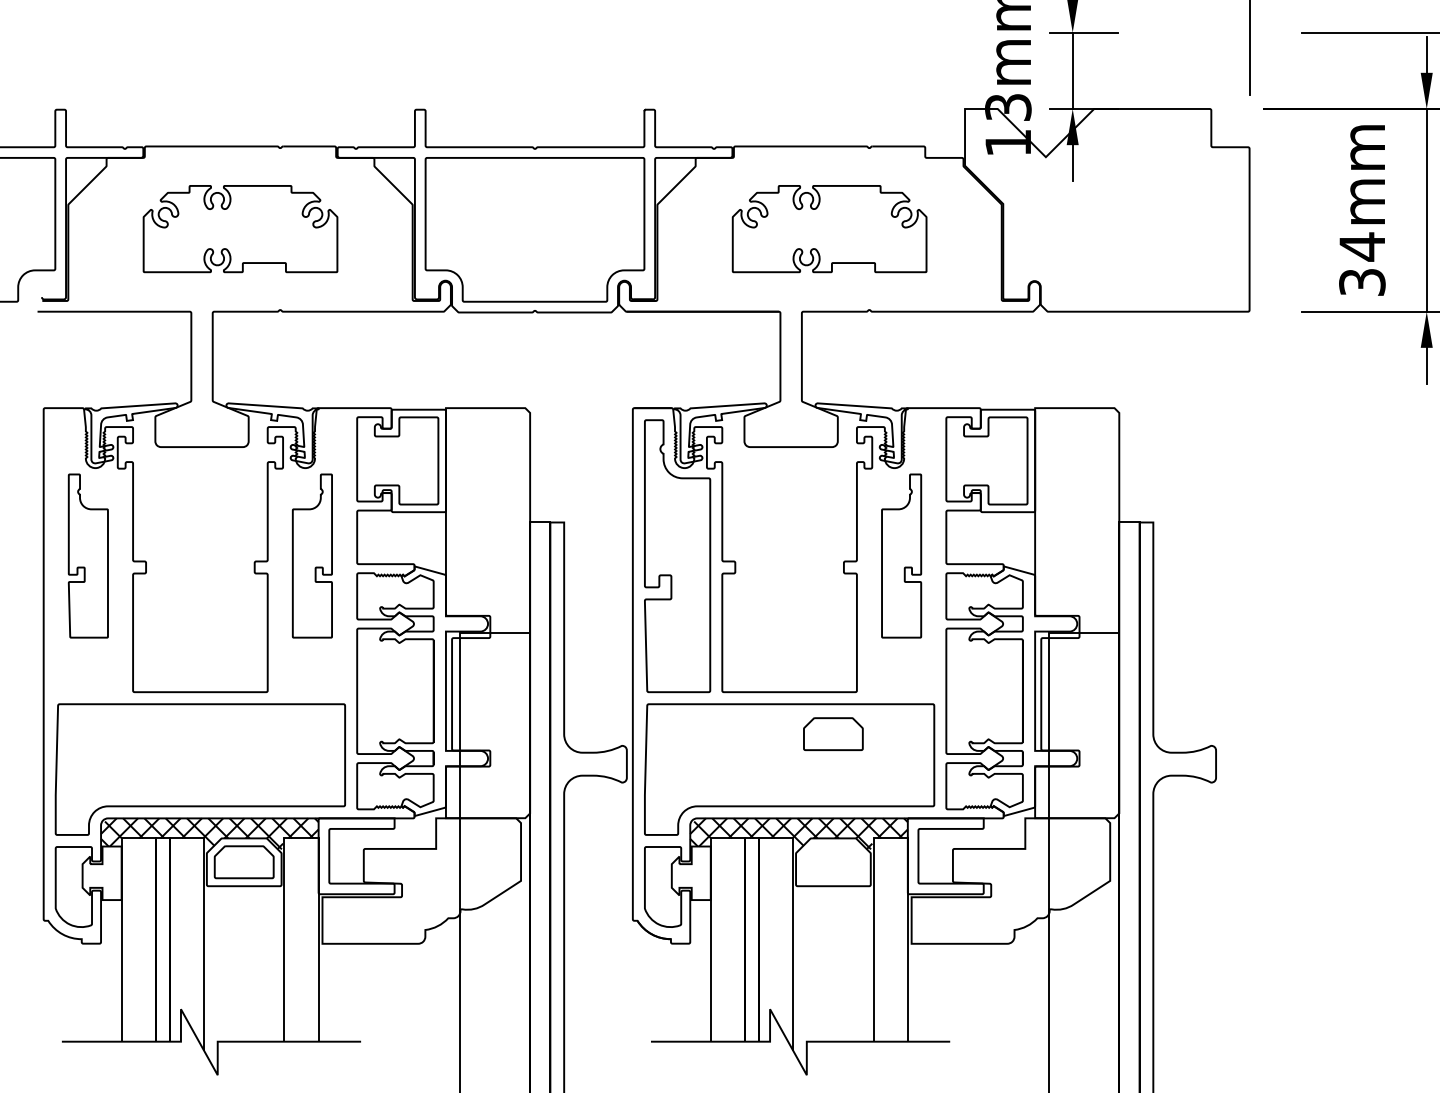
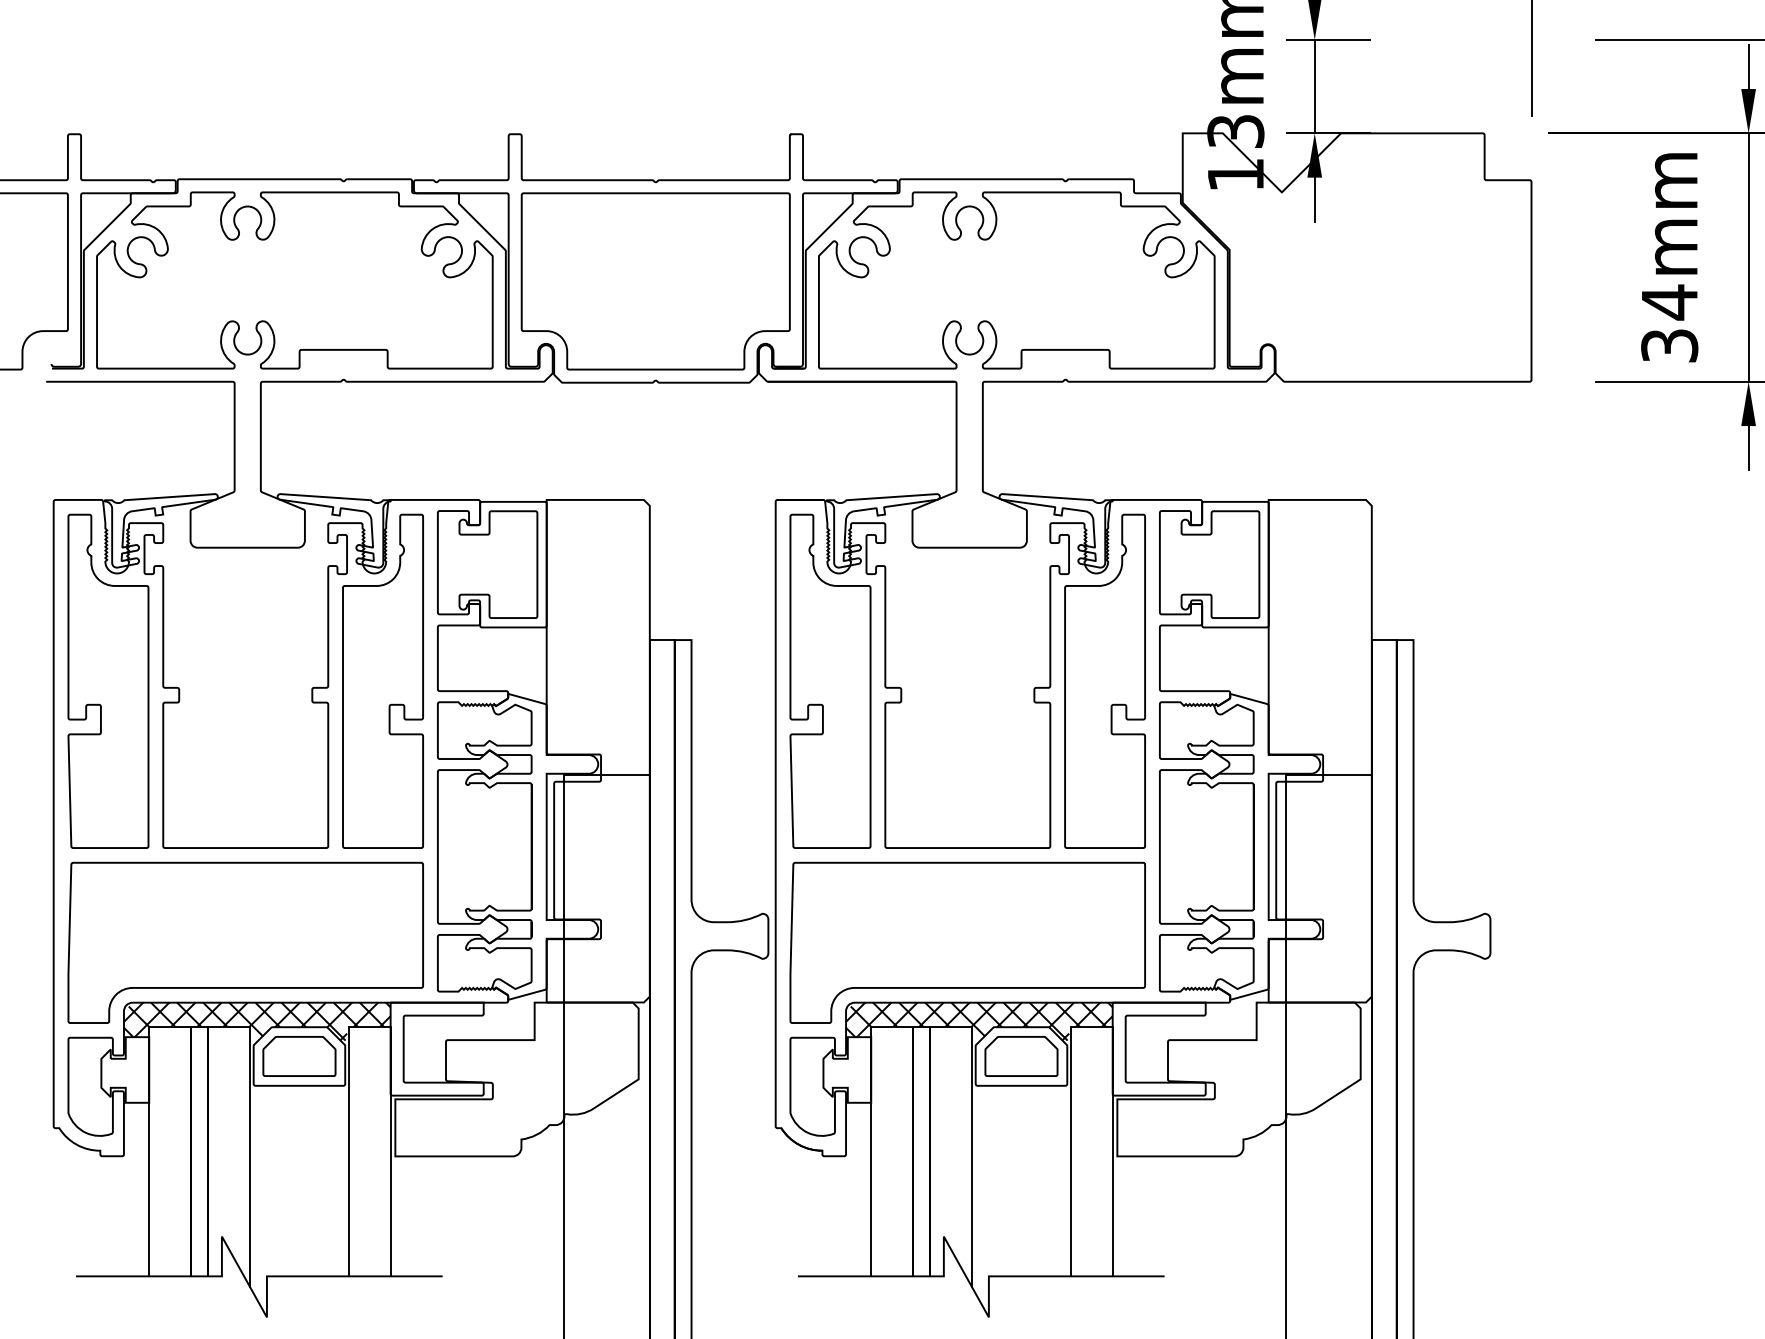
part: (240, 229) -> (294, 280), size x1.67
part: (829, 229) -> (1016, 280), size x1.67
part: (88, 555) -> (108, 680), size x1.67
part: (312, 555) -> (382, 680), size x1.67
part: (901, 555) -> (1104, 680), size x1.67
part: (833, 734) -> (1021, 1056), moved

